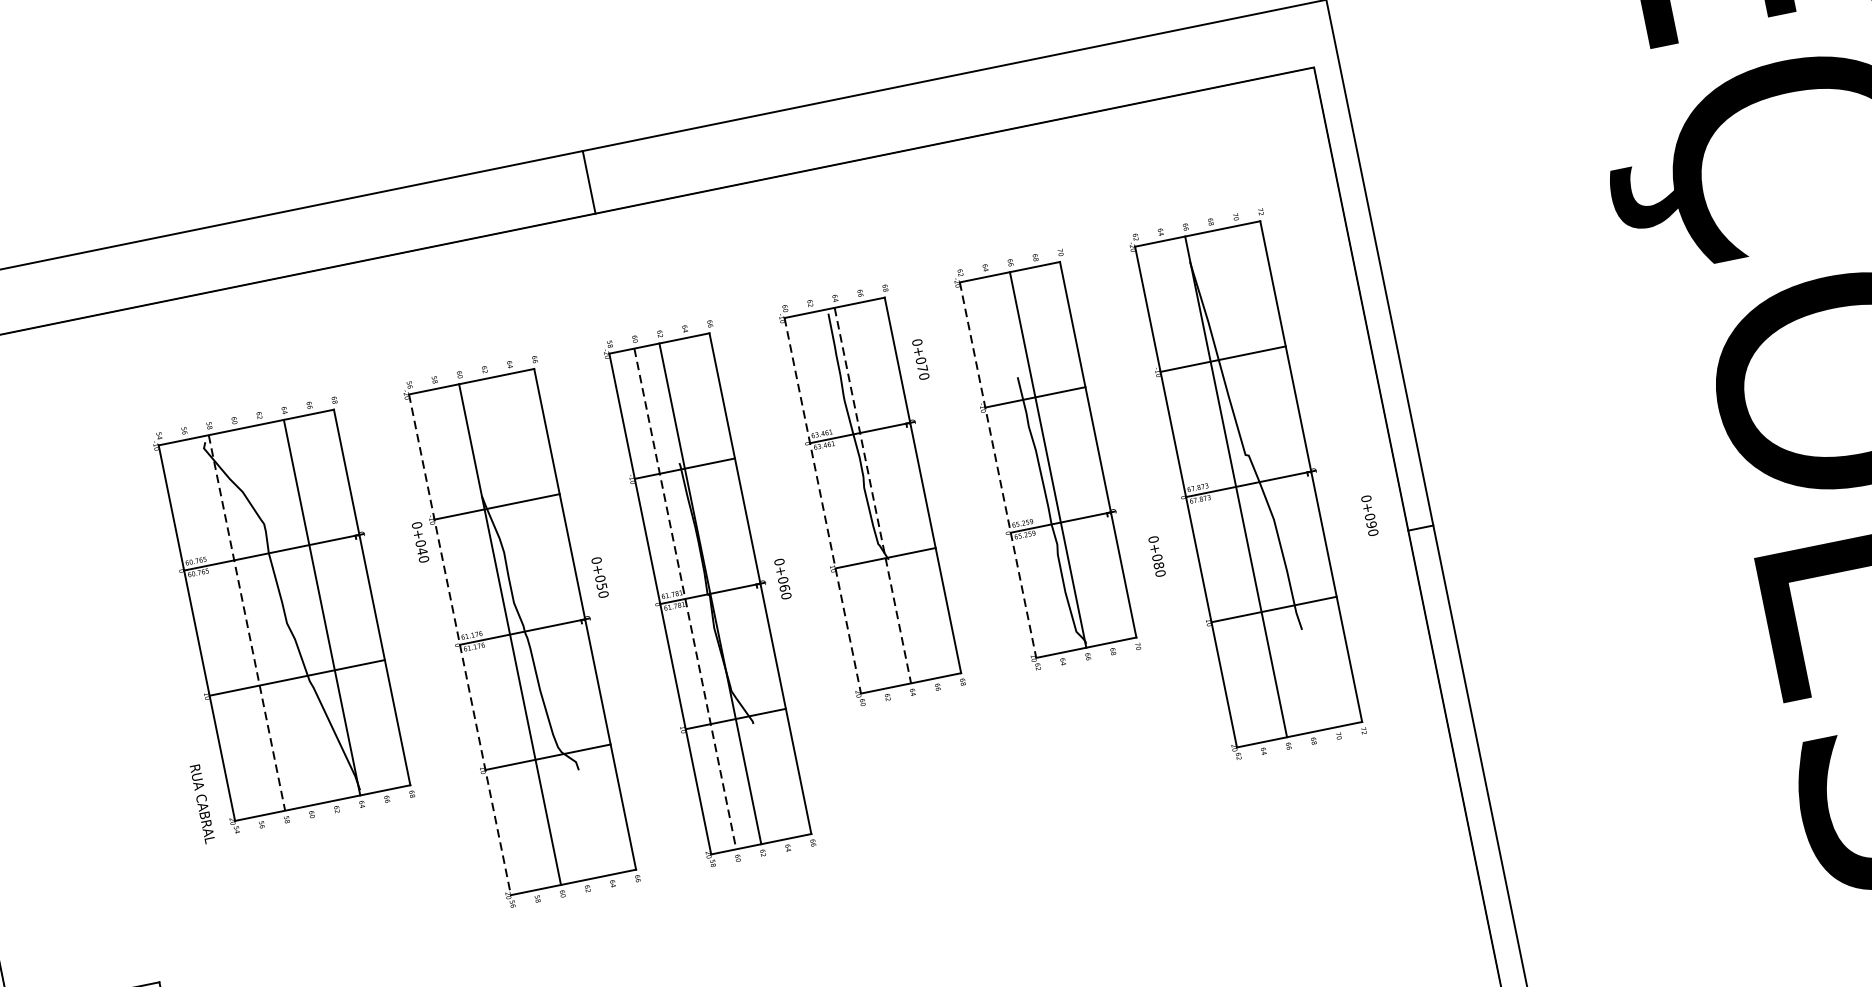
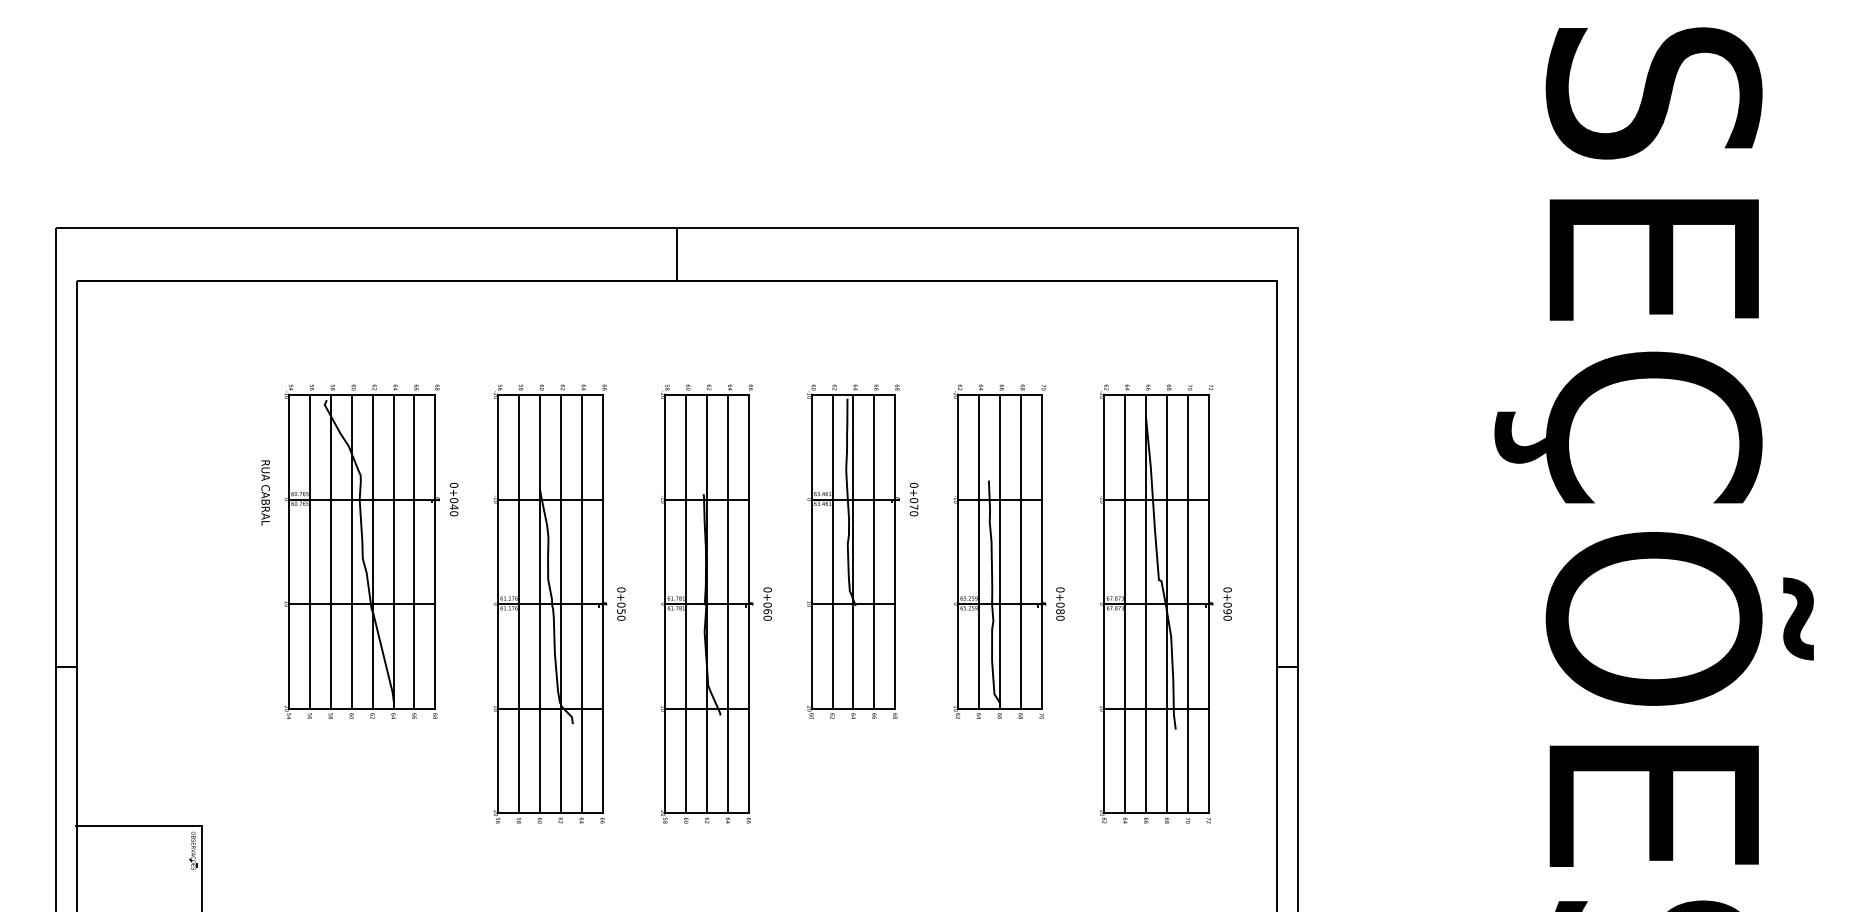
text: (920, 359) -> (913, 499), moved
line: (1072, 454) -> (1020, 551), added
line: (1022, 464) -> (978, 551), added
line: (998, 469) -> (958, 551), dashed -> solid
line: (1285, 477) -> (1187, 604), added
line: (1261, 482) -> (1167, 604), added
line: (897, 490) -> (874, 551), added
line: (1211, 492) -> (1125, 604), added
line: (872, 495) -> (853, 551), dashed -> solid
line: (847, 500) -> (832, 551), added
line: (822, 505) -> (811, 551), dashed -> solid
text: (1369, 515) -> (1227, 603), moved
text: (419, 542) -> (453, 499), moved
text: (1157, 555) -> (1060, 603), moved
text: (600, 576) -> (621, 603), moved
line: (736, 589) -> (728, 604), added
line: (685, 599) -> (686, 604), dashed -> solid
line: (347, 602) -> (414, 551), added
line: (296, 612) -> (372, 551), added
line: (271, 617) -> (351, 551), added
line: (246, 622) -> (330, 551), dashed -> solid
line: (560, 624) -> (581, 604), added
line: (221, 627) -> (309, 551), added
line: (534, 630) -> (560, 604), added
line: (484, 640) -> (518, 604), added
line: (460, 645) -> (498, 604), dashed -> solid
text: (202, 803) -> (265, 492), moved

